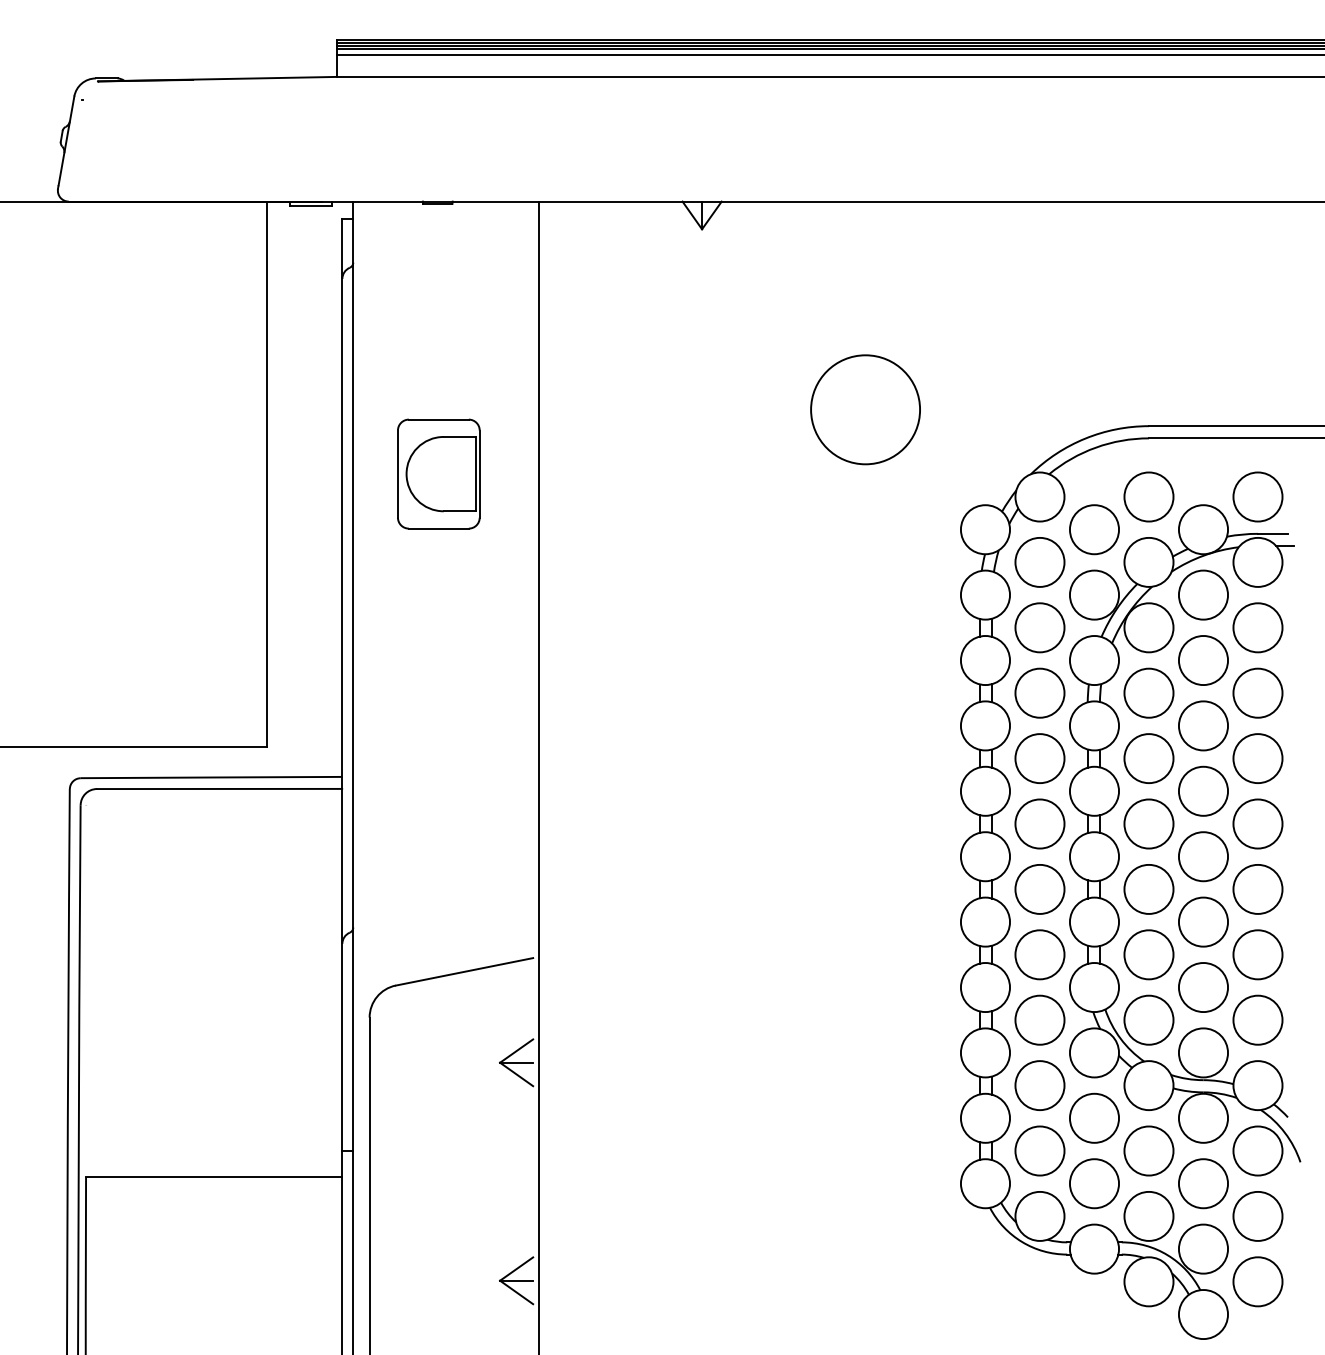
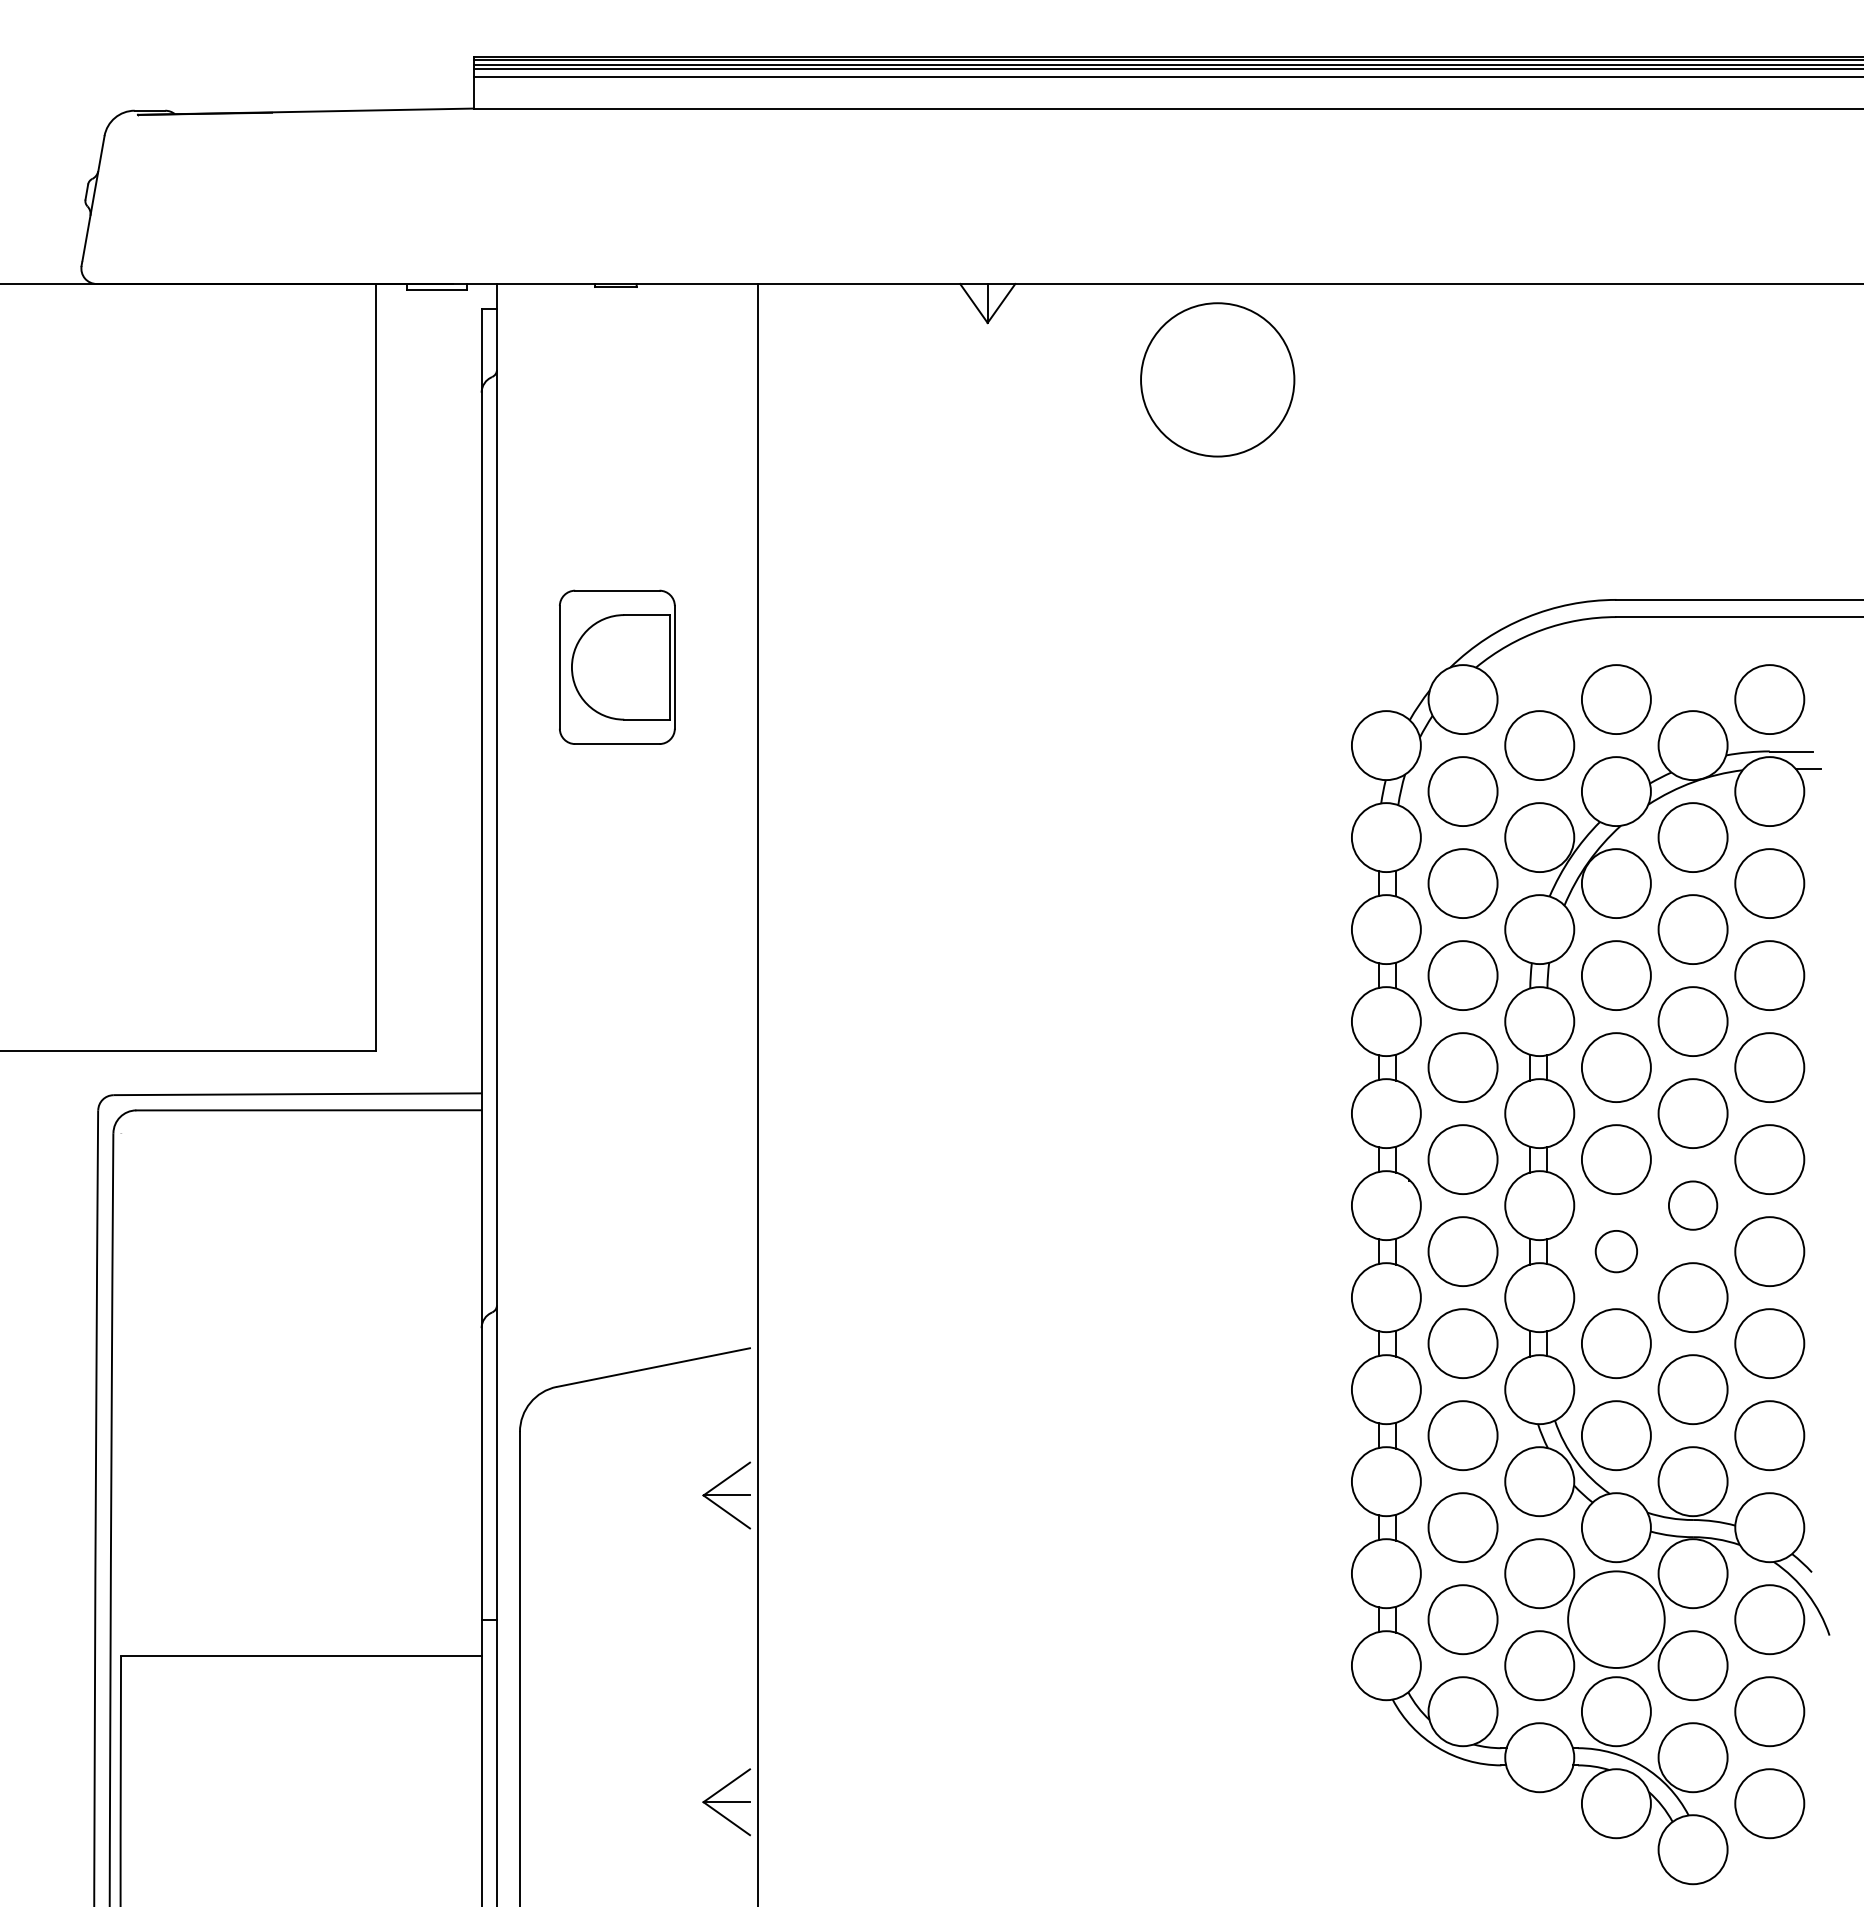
circle: (865, 409) -> (1217, 379), moved
circle: (1203, 856) -> (1692, 1205), size x0.7
circle: (1149, 889) -> (1616, 1251), size x0.6
circle: (1148, 1150) -> (1615, 1619), size x1.4

